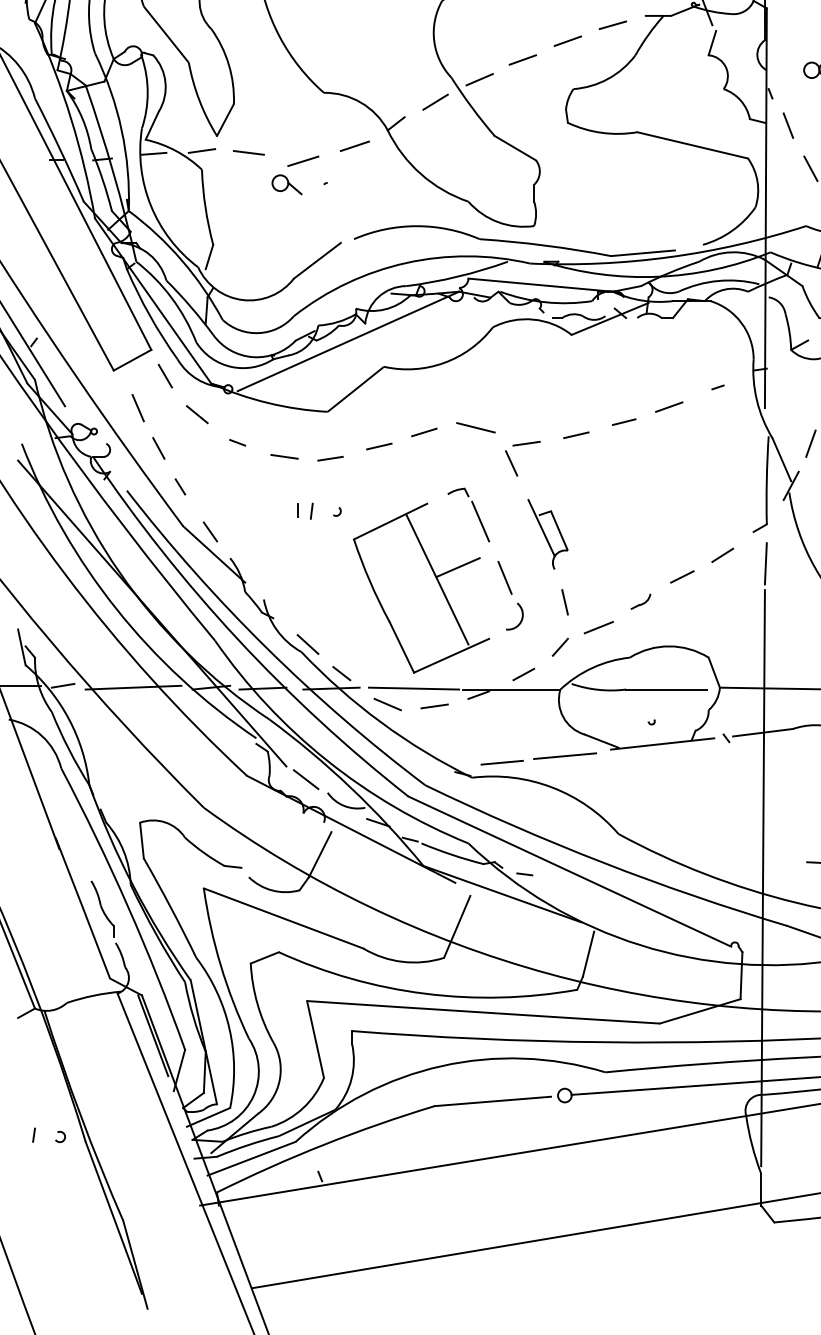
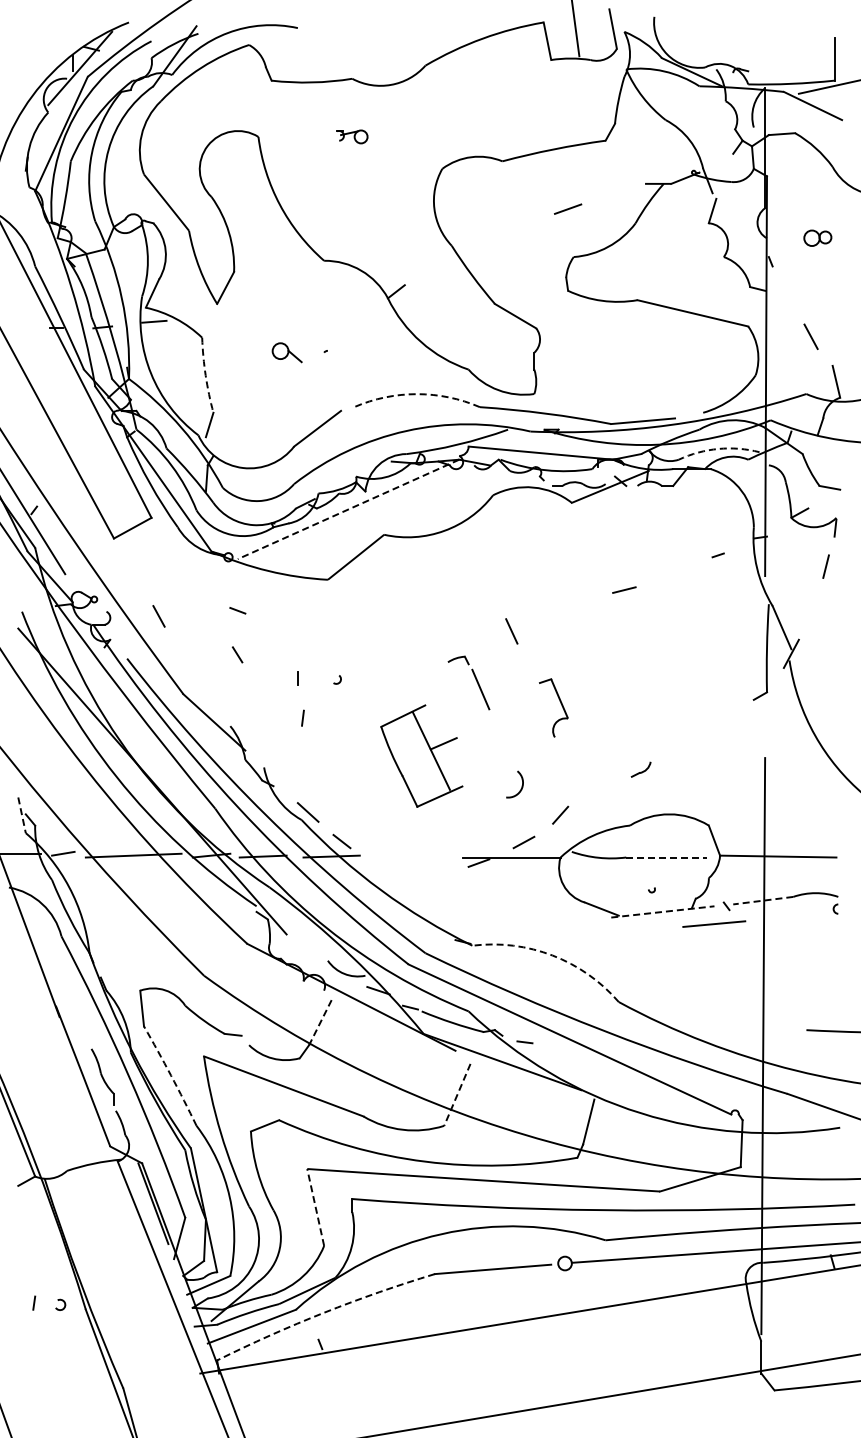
line: (613, 24) -> (613, 192), removed
line: (522, 59) -> (522, 227), removed
line: (479, 79) -> (479, 247), removed
line: (435, 101) -> (435, 269), removed
line: (788, 125) -> (788, 293), removed
line: (355, 145) -> (355, 313), removed
line: (202, 150) -> (202, 318), removed
line: (248, 152) -> (248, 320), removed
line: (303, 160) -> (303, 328), removed
arc: (205, 207) -> (205, 375), solid -> dashed
arc: (417, 226) -> (417, 394), solid -> dashed
arc: (718, 280) -> (718, 448), solid -> dashed
line: (348, 341) -> (348, 509), solid -> dashed
line: (165, 375) -> (165, 543), removed
line: (669, 406) -> (669, 574), removed
line: (138, 407) -> (138, 575), removed
line: (197, 414) -> (197, 582), removed
line: (475, 427) -> (475, 595), removed
line: (424, 432) -> (424, 600), removed
line: (576, 435) -> (576, 603), removed
line: (526, 443) -> (526, 611), removed
line: (810, 443) -> (810, 611), removed
line: (379, 446) -> (379, 614), removed
line: (284, 456) -> (284, 624), removed
line: (330, 458) -> (330, 626), removed
line: (180, 486) -> (237, 654), moved
line: (311, 510) -> (302, 717), moved
line: (541, 527) -> (541, 695), removed
line: (210, 531) -> (210, 699), removed
line: (722, 554) -> (722, 722), removed
line: (766, 563) -> (766, 731), removed
line: (682, 576) -> (682, 744), removed
line: (504, 577) -> (504, 745), removed
part: (421, 587) -> (421, 755), size x0.6
line: (564, 602) -> (564, 770), removed
line: (598, 627) -> (598, 795), removed
line: (22, 647) -> (22, 815), solid -> dashed
line: (414, 688) -> (414, 856), removed
line: (667, 689) -> (667, 857), solid -> dashed
line: (387, 704) -> (387, 872), removed
line: (434, 706) -> (434, 874), removed
line: (762, 732) -> (762, 900), solid -> dashed
line: (662, 743) -> (662, 911), solid -> dashed
line: (565, 755) -> (714, 923), moved
line: (502, 762) -> (502, 930), removed
line: (306, 779) -> (306, 947), removed
arc: (552, 787) -> (552, 955), solid -> dashed
line: (320, 855) -> (320, 1023), solid -> dashed
arc: (171, 907) -> (171, 1075), solid -> dashed
line: (457, 926) -> (457, 1094), solid -> dashed
line: (315, 1038) -> (315, 1206), solid -> dashed
arc: (324, 1144) -> (324, 1312), solid -> dashed

